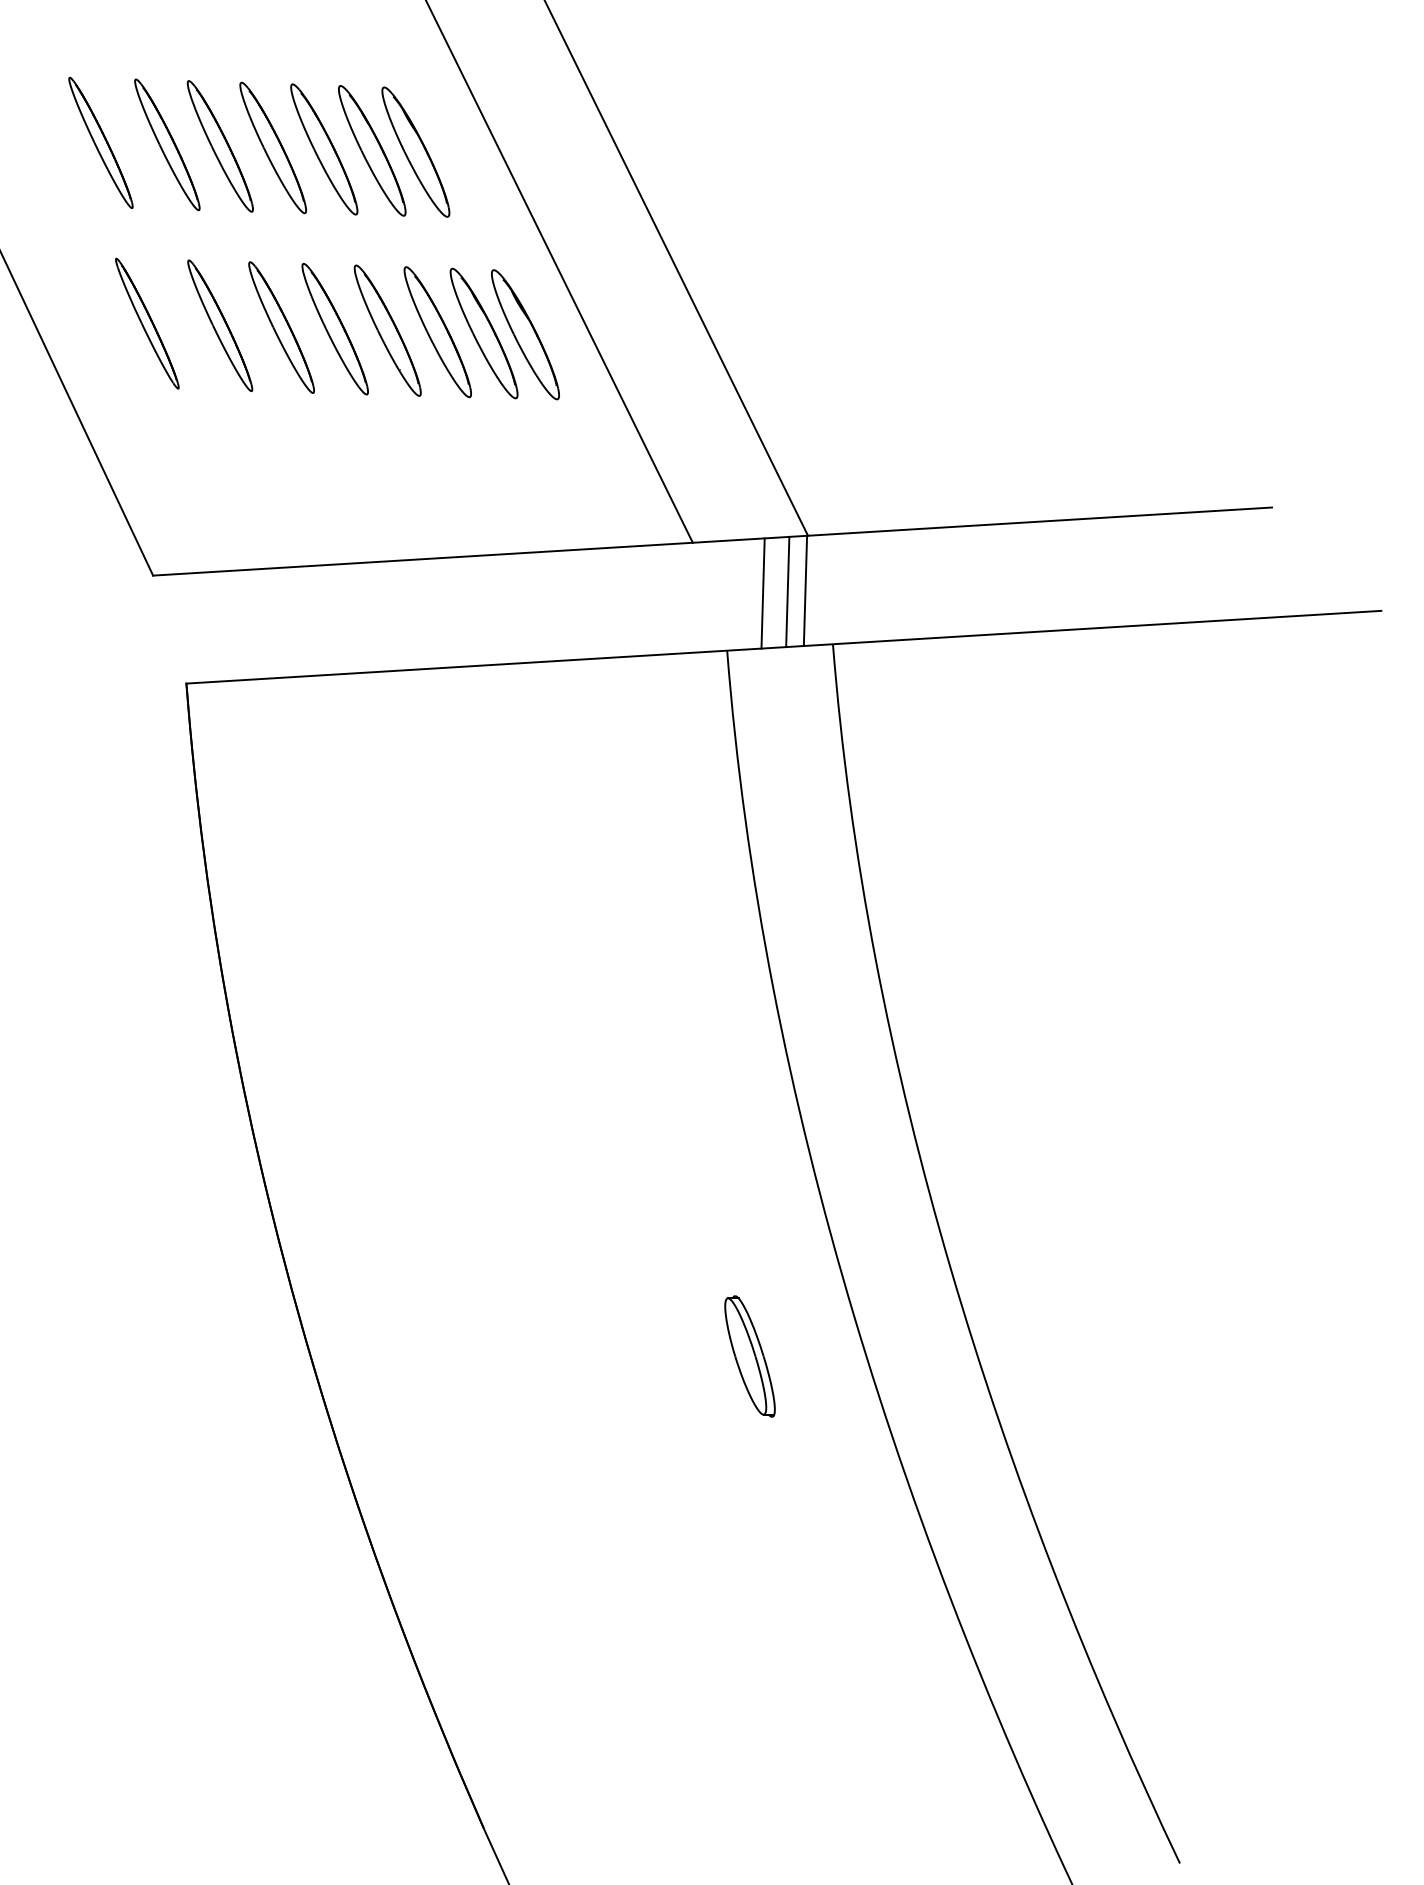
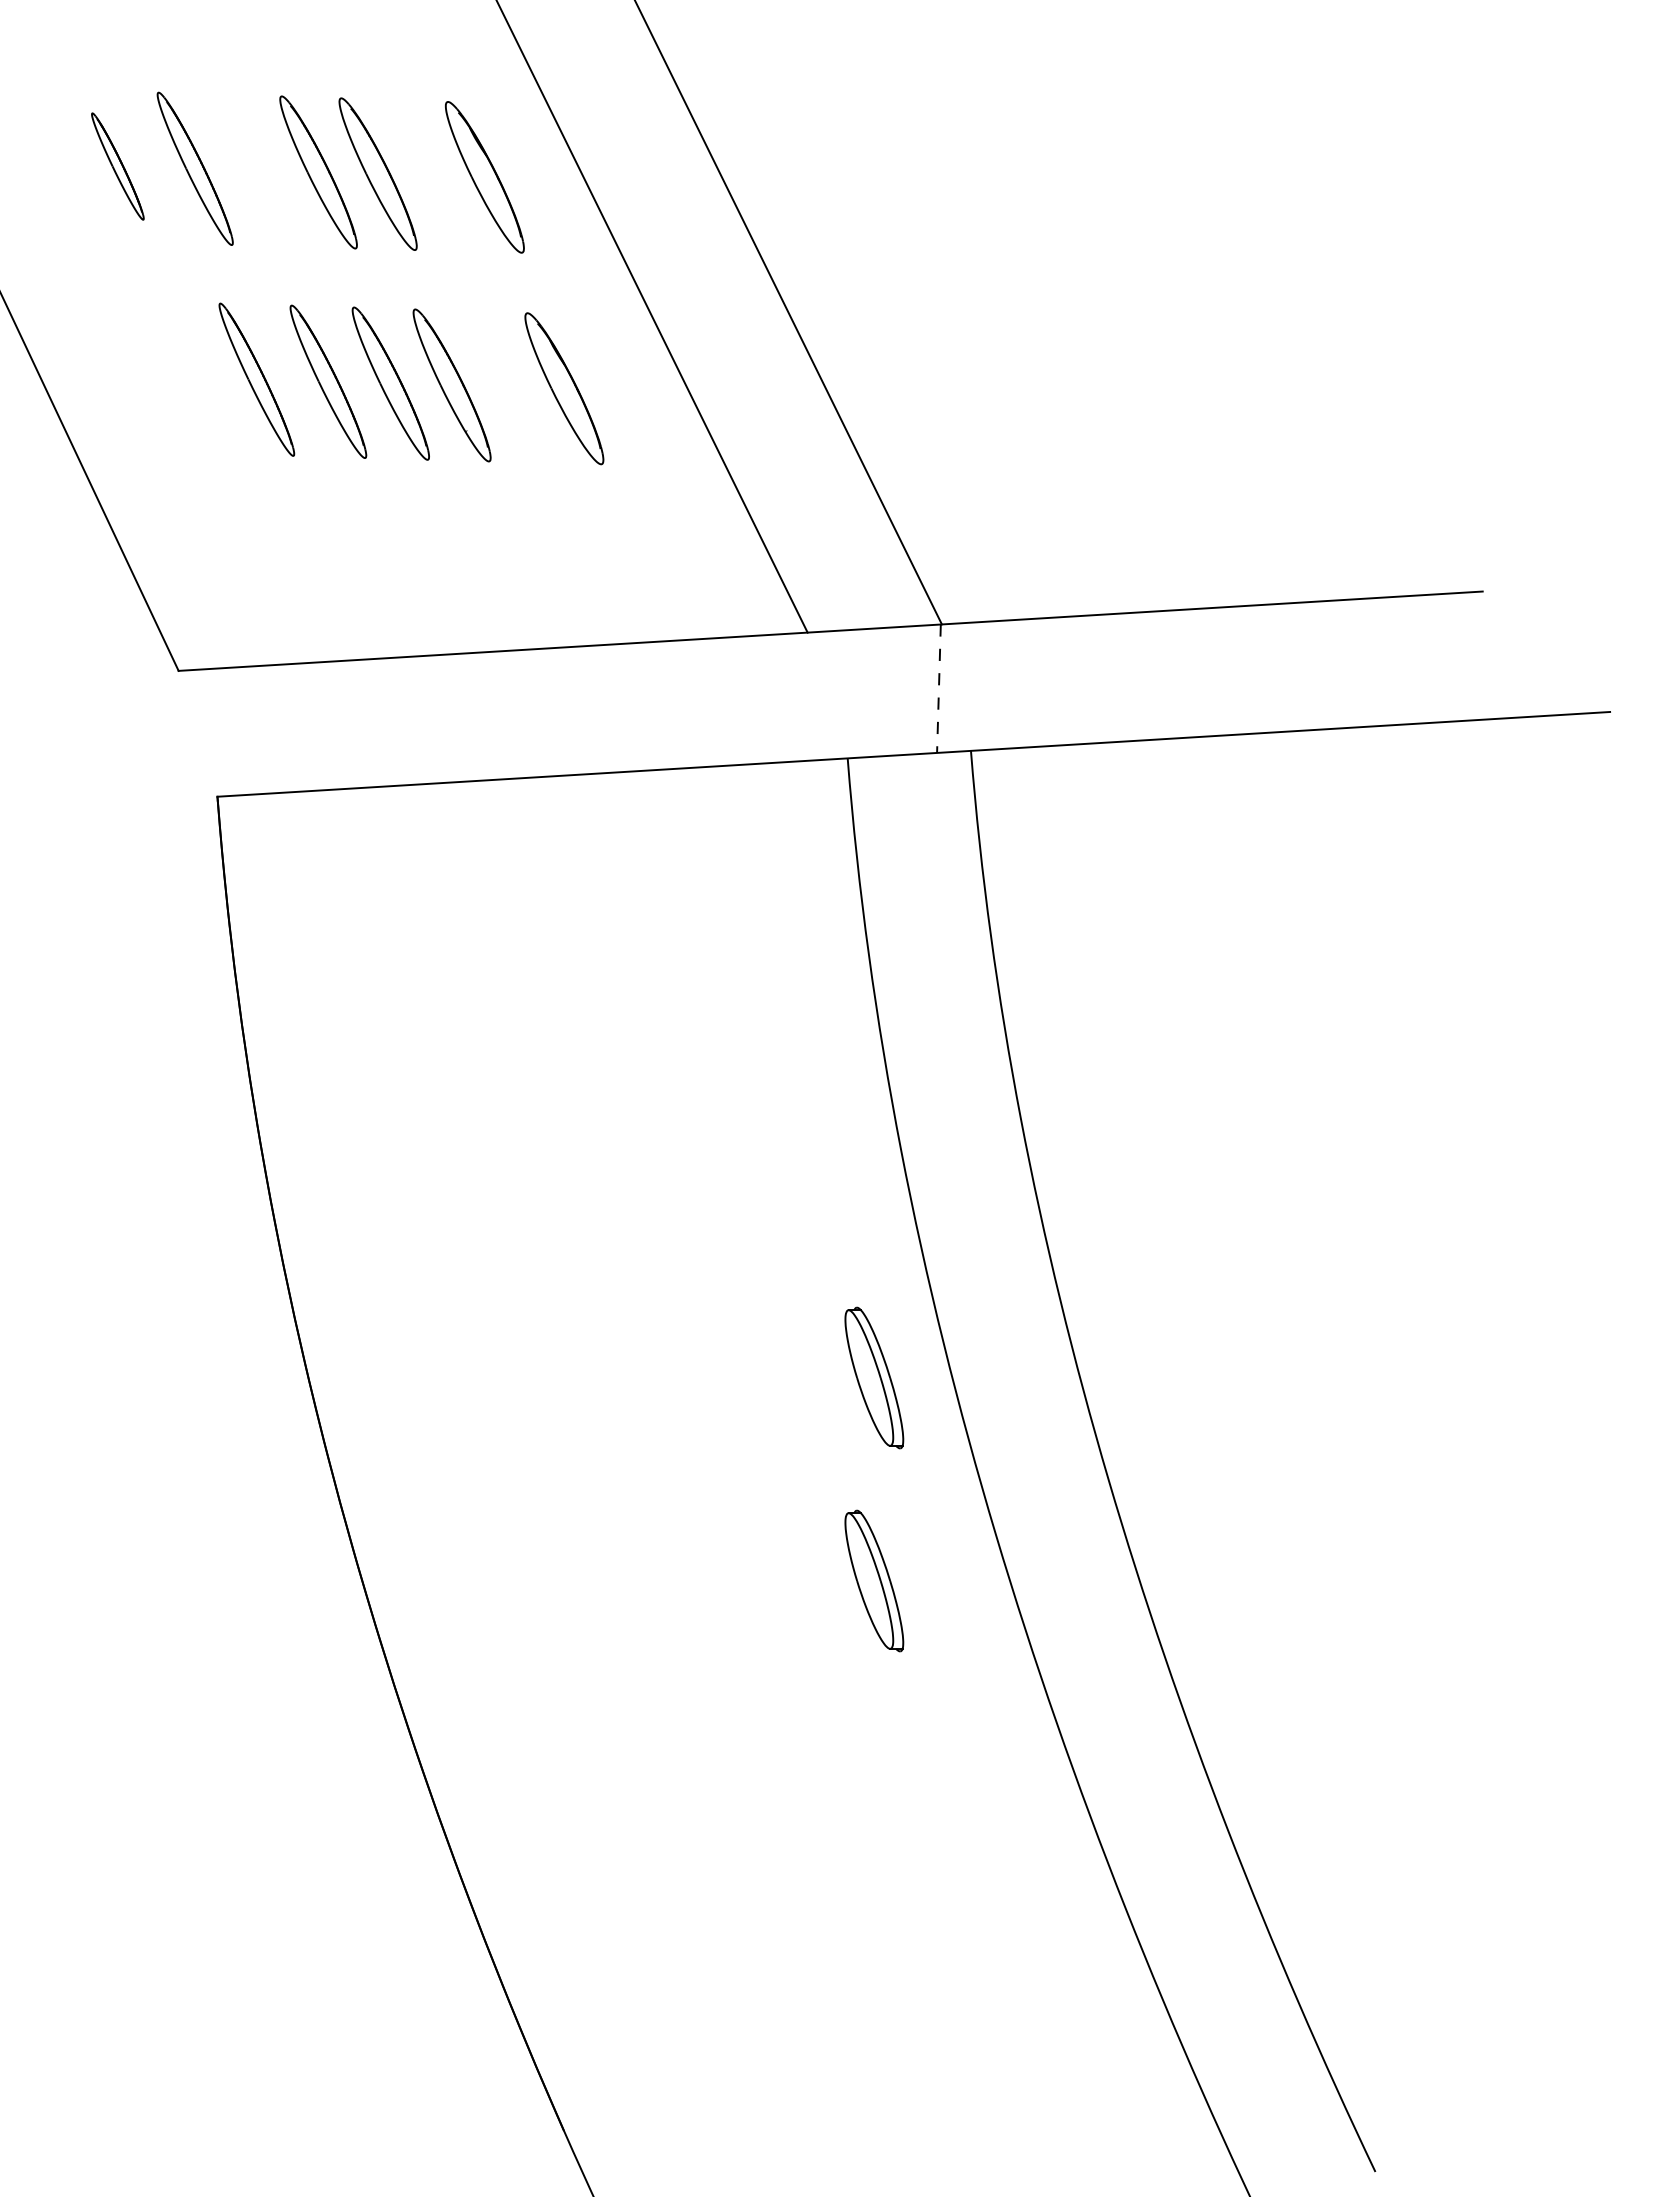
part: (100, 142) -> (117, 166), size x0.7
part: (219, 146) -> (256, 170), removed
part: (371, 150) -> (433, 175), removed
part: (147, 323) -> (171, 376), removed
part: (437, 331) -> (510, 386), removed
part: (525, 335) -> (612, 390), removed
line: (787, 591) -> (918, 689), removed
line: (805, 591) -> (938, 689), solid -> dashed
line: (763, 593) -> (889, 691), removed
part: (750, 1181) -> (874, 1377), added

